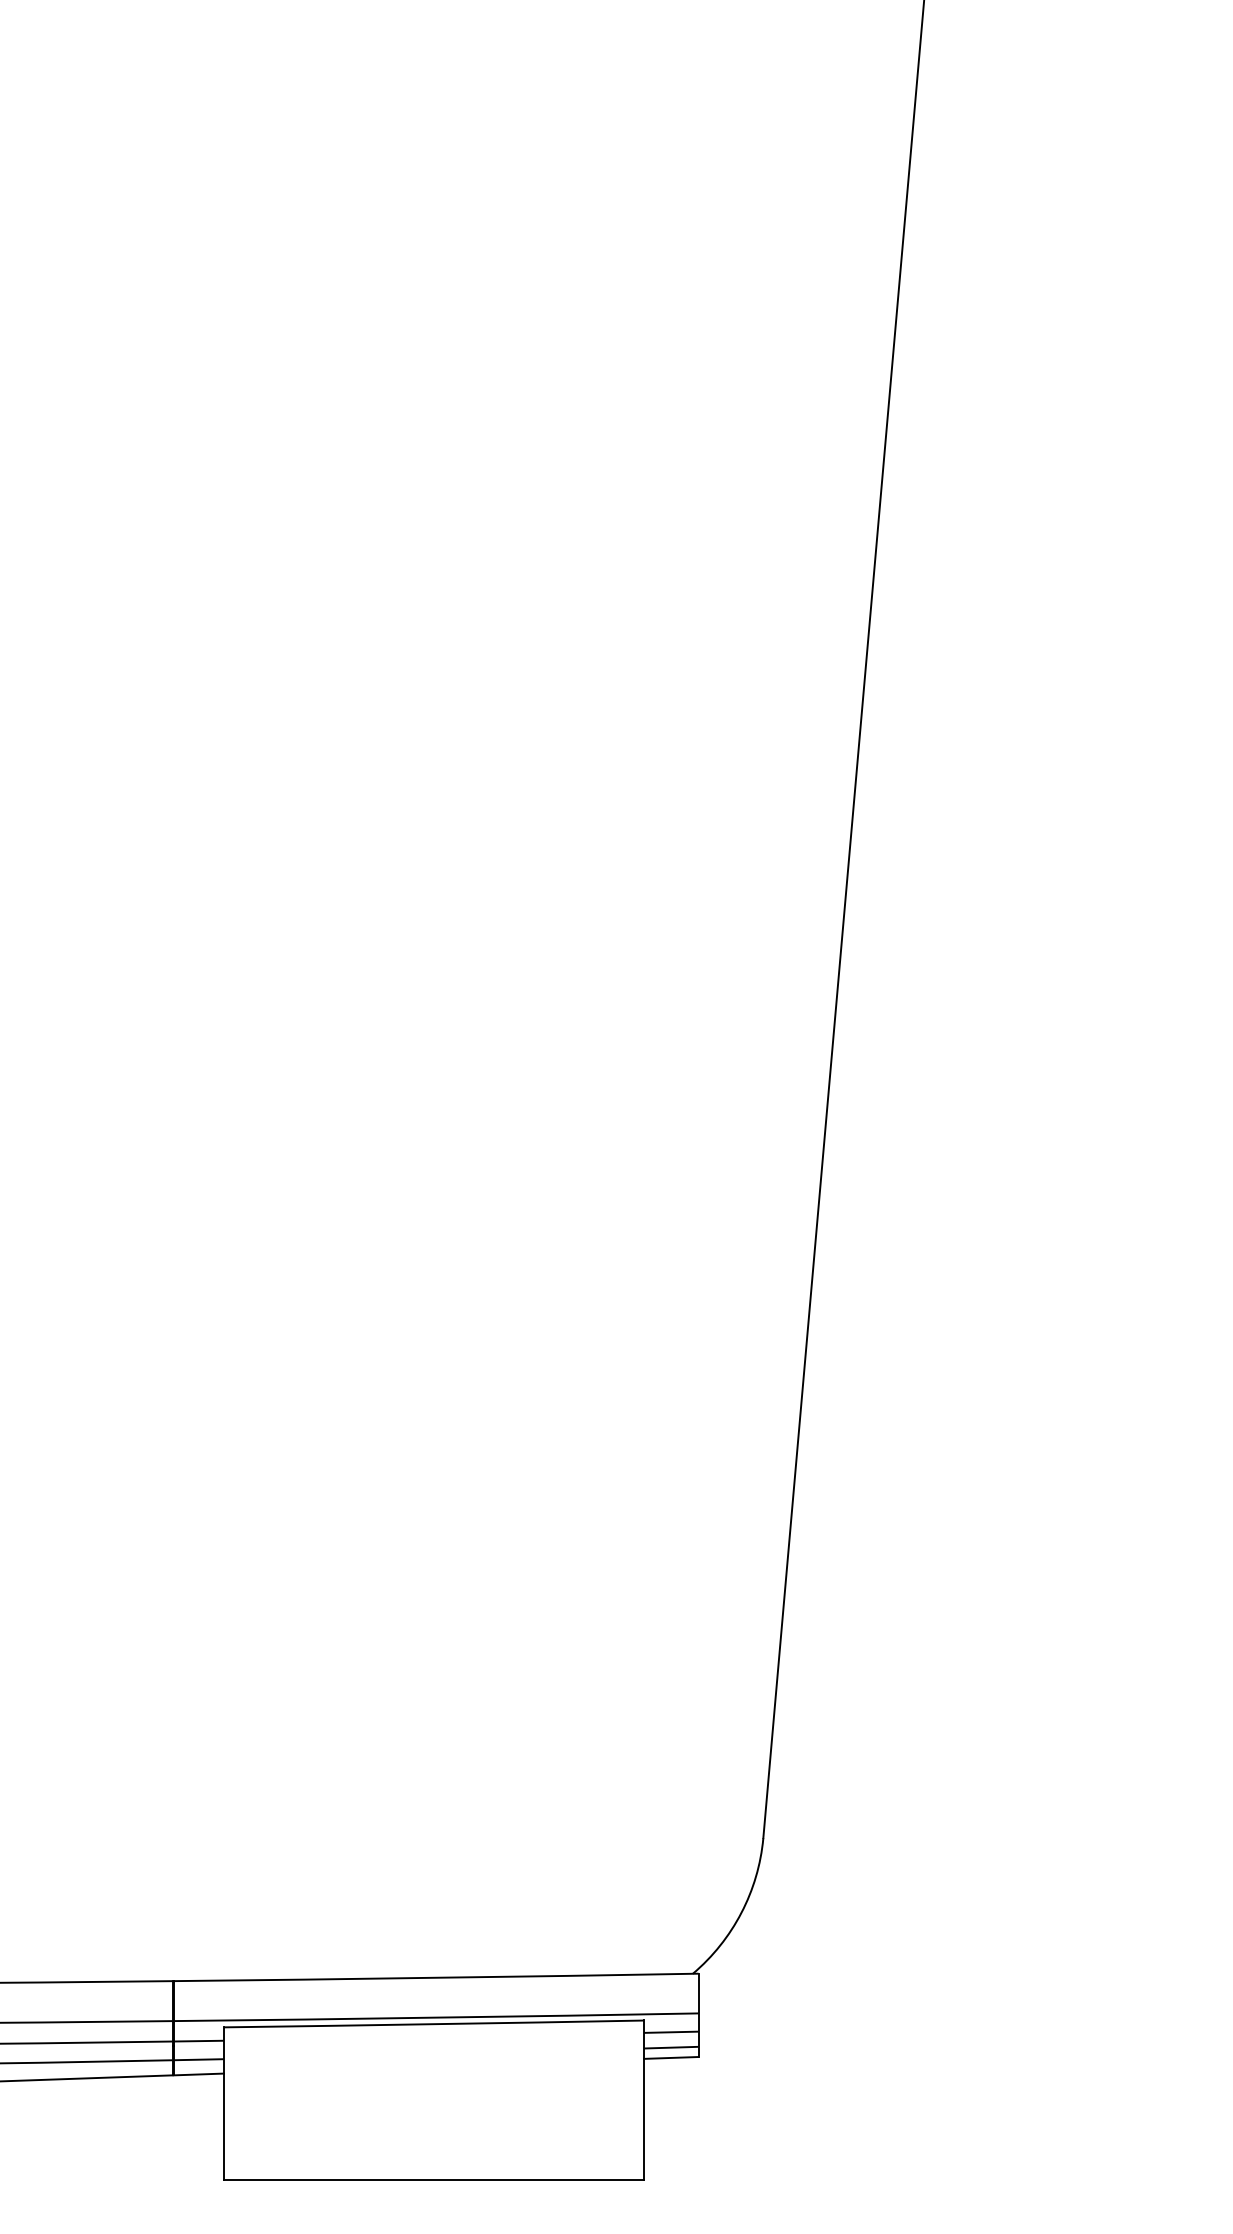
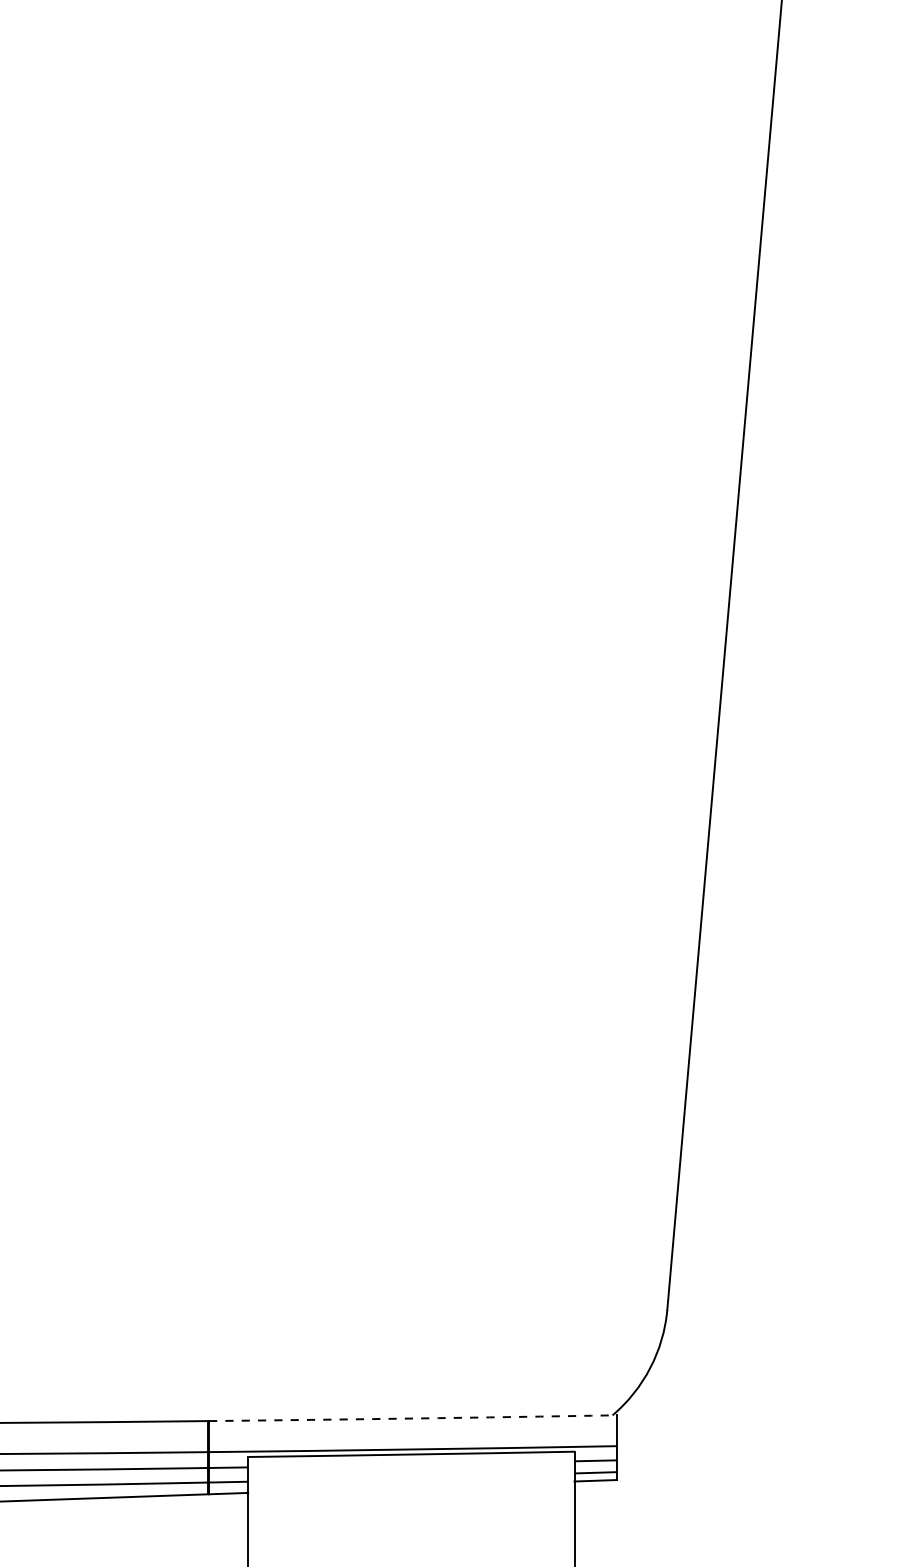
arc: (436, 1977) -> (413, 1418), solid -> dashed

